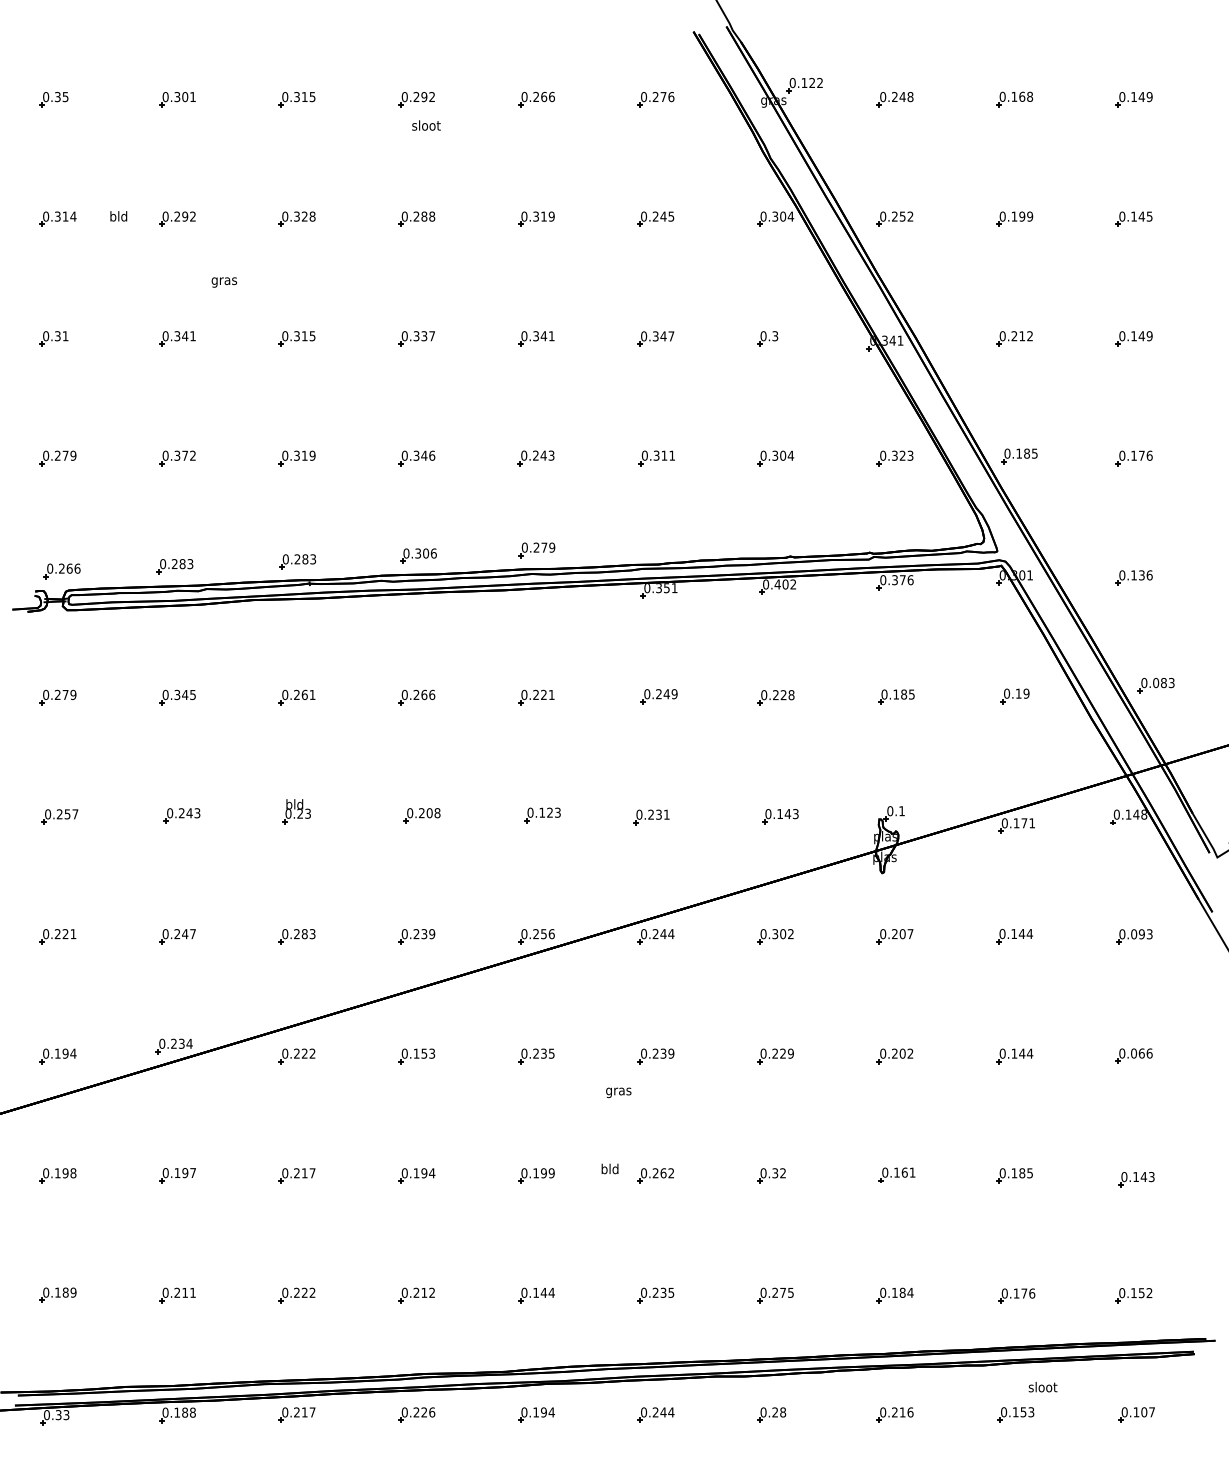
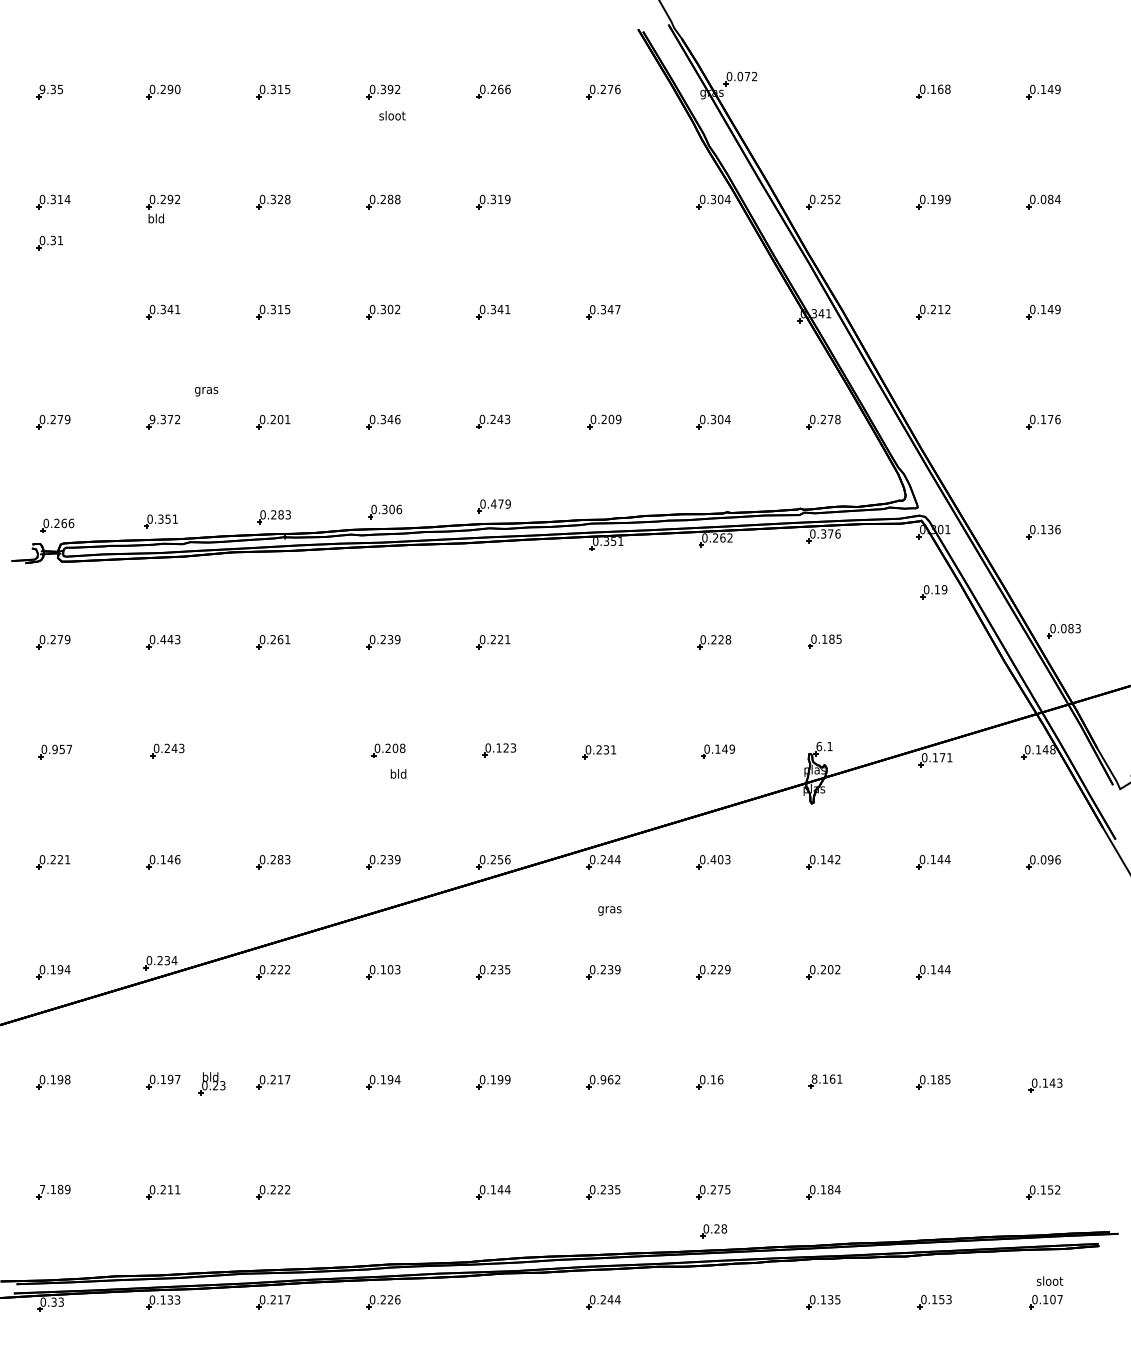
text: (808, 82) -> (743, 76), 0.122 -> 0.072
text: (45, 97) -> (41, 89), 0.35 -> 9.35
text: (185, 97) -> (170, 89), 0.301 -> 0.290
text: (416, 97) -> (383, 89), 0.292 -> 0.392
part: (894, 99) -> (823, 91), removed
text: (118, 216) -> (156, 218), moved
text: (1141, 216) -> (1050, 199), 0.145 -> 0.084
part: (655, 218) -> (603, 201), removed
text: (223, 282) -> (205, 391), moved
text: (427, 336) -> (393, 309), 0.337 -> 0.302
part: (53, 338) -> (49, 242), moved
part: (767, 338) -> (706, 311), removed
text: (165, 455) -> (152, 419), 0.372 -> 9.372
text: (304, 455) -> (280, 419), 0.319 -> 0.201
text: (664, 455) -> (611, 419), 0.311 -> 0.209
text: (902, 455) -> (830, 419), 0.323 -> 0.278
part: (1019, 456) -> (938, 420), removed
text: (536, 547) -> (493, 503), 0.279 -> 0.479
text: (182, 564) -> (168, 519), 0.283 -> 0.351
text: (781, 584) -> (719, 537), 0.402 -> 0.262
text: (184, 694) -> (169, 639), 0.345 -> 0.443
text: (428, 694) -> (394, 639), 0.266 -> 0.239
part: (658, 696) -> (605, 641), removed
part: (1014, 696) -> (933, 592), moved
text: (890, 810) -> (819, 745), 0.1 -> 6.1
part: (296, 811) -> (212, 1083), moved
text: (795, 813) -> (732, 748), 0.143 -> 0.149
text: (59, 814) -> (54, 749), 0.257 -> 0.957
text: (185, 934) -> (170, 860), 0.247 -> 0.146
text: (782, 934) -> (720, 860), 0.302 -> 0.403
text: (902, 934) -> (830, 860), 0.207 -> 0.142
text: (1149, 934) -> (1057, 860), 0.093 -> 0.096
text: (424, 1053) -> (390, 969), 0.153 -> 0.103
part: (1133, 1055) -> (1043, 971), removed
text: (618, 1092) -> (609, 910), moved
text: (609, 1168) -> (398, 773), moved
text: (885, 1172) -> (814, 1079), 0.161 -> 8.161
text: (655, 1173) -> (603, 1079), 0.262 -> 0.962
text: (779, 1173) -> (717, 1079), 0.32 -> 0.16
text: (46, 1292) -> (42, 1189), 0.189 -> 7.189
part: (416, 1295) -> (383, 1192), removed
part: (1016, 1295) -> (935, 1192), removed
text: (1042, 1387) -> (1049, 1281), moved
text: (188, 1412) -> (173, 1299), 0.188 -> 0.133
text: (902, 1412) -> (830, 1299), 0.216 -> 0.135
part: (536, 1414) -> (493, 1301), removed
part: (771, 1414) -> (713, 1230), moved

